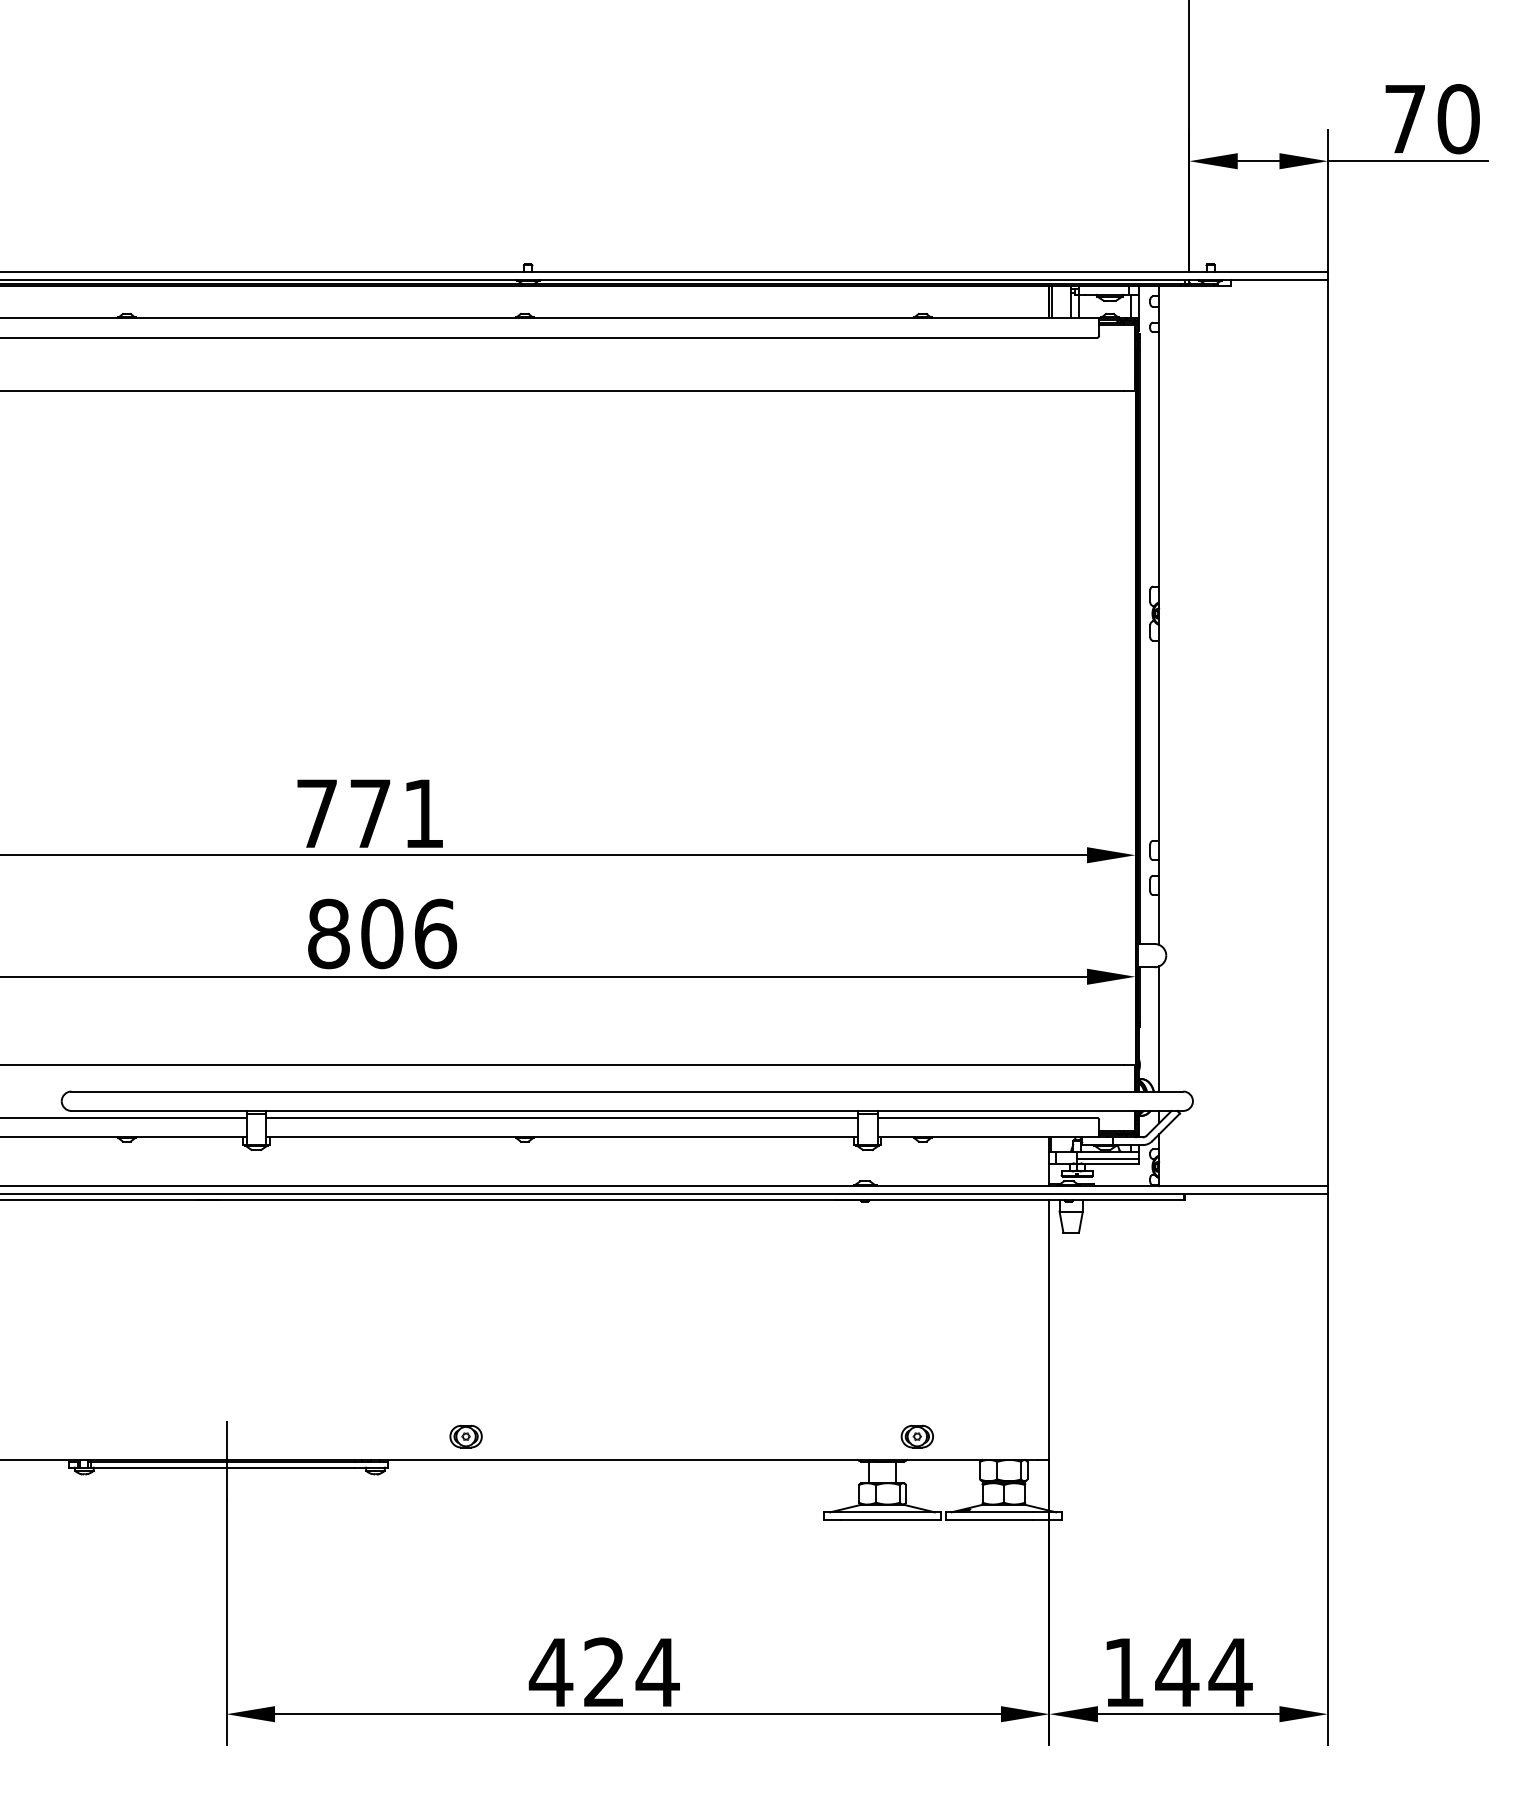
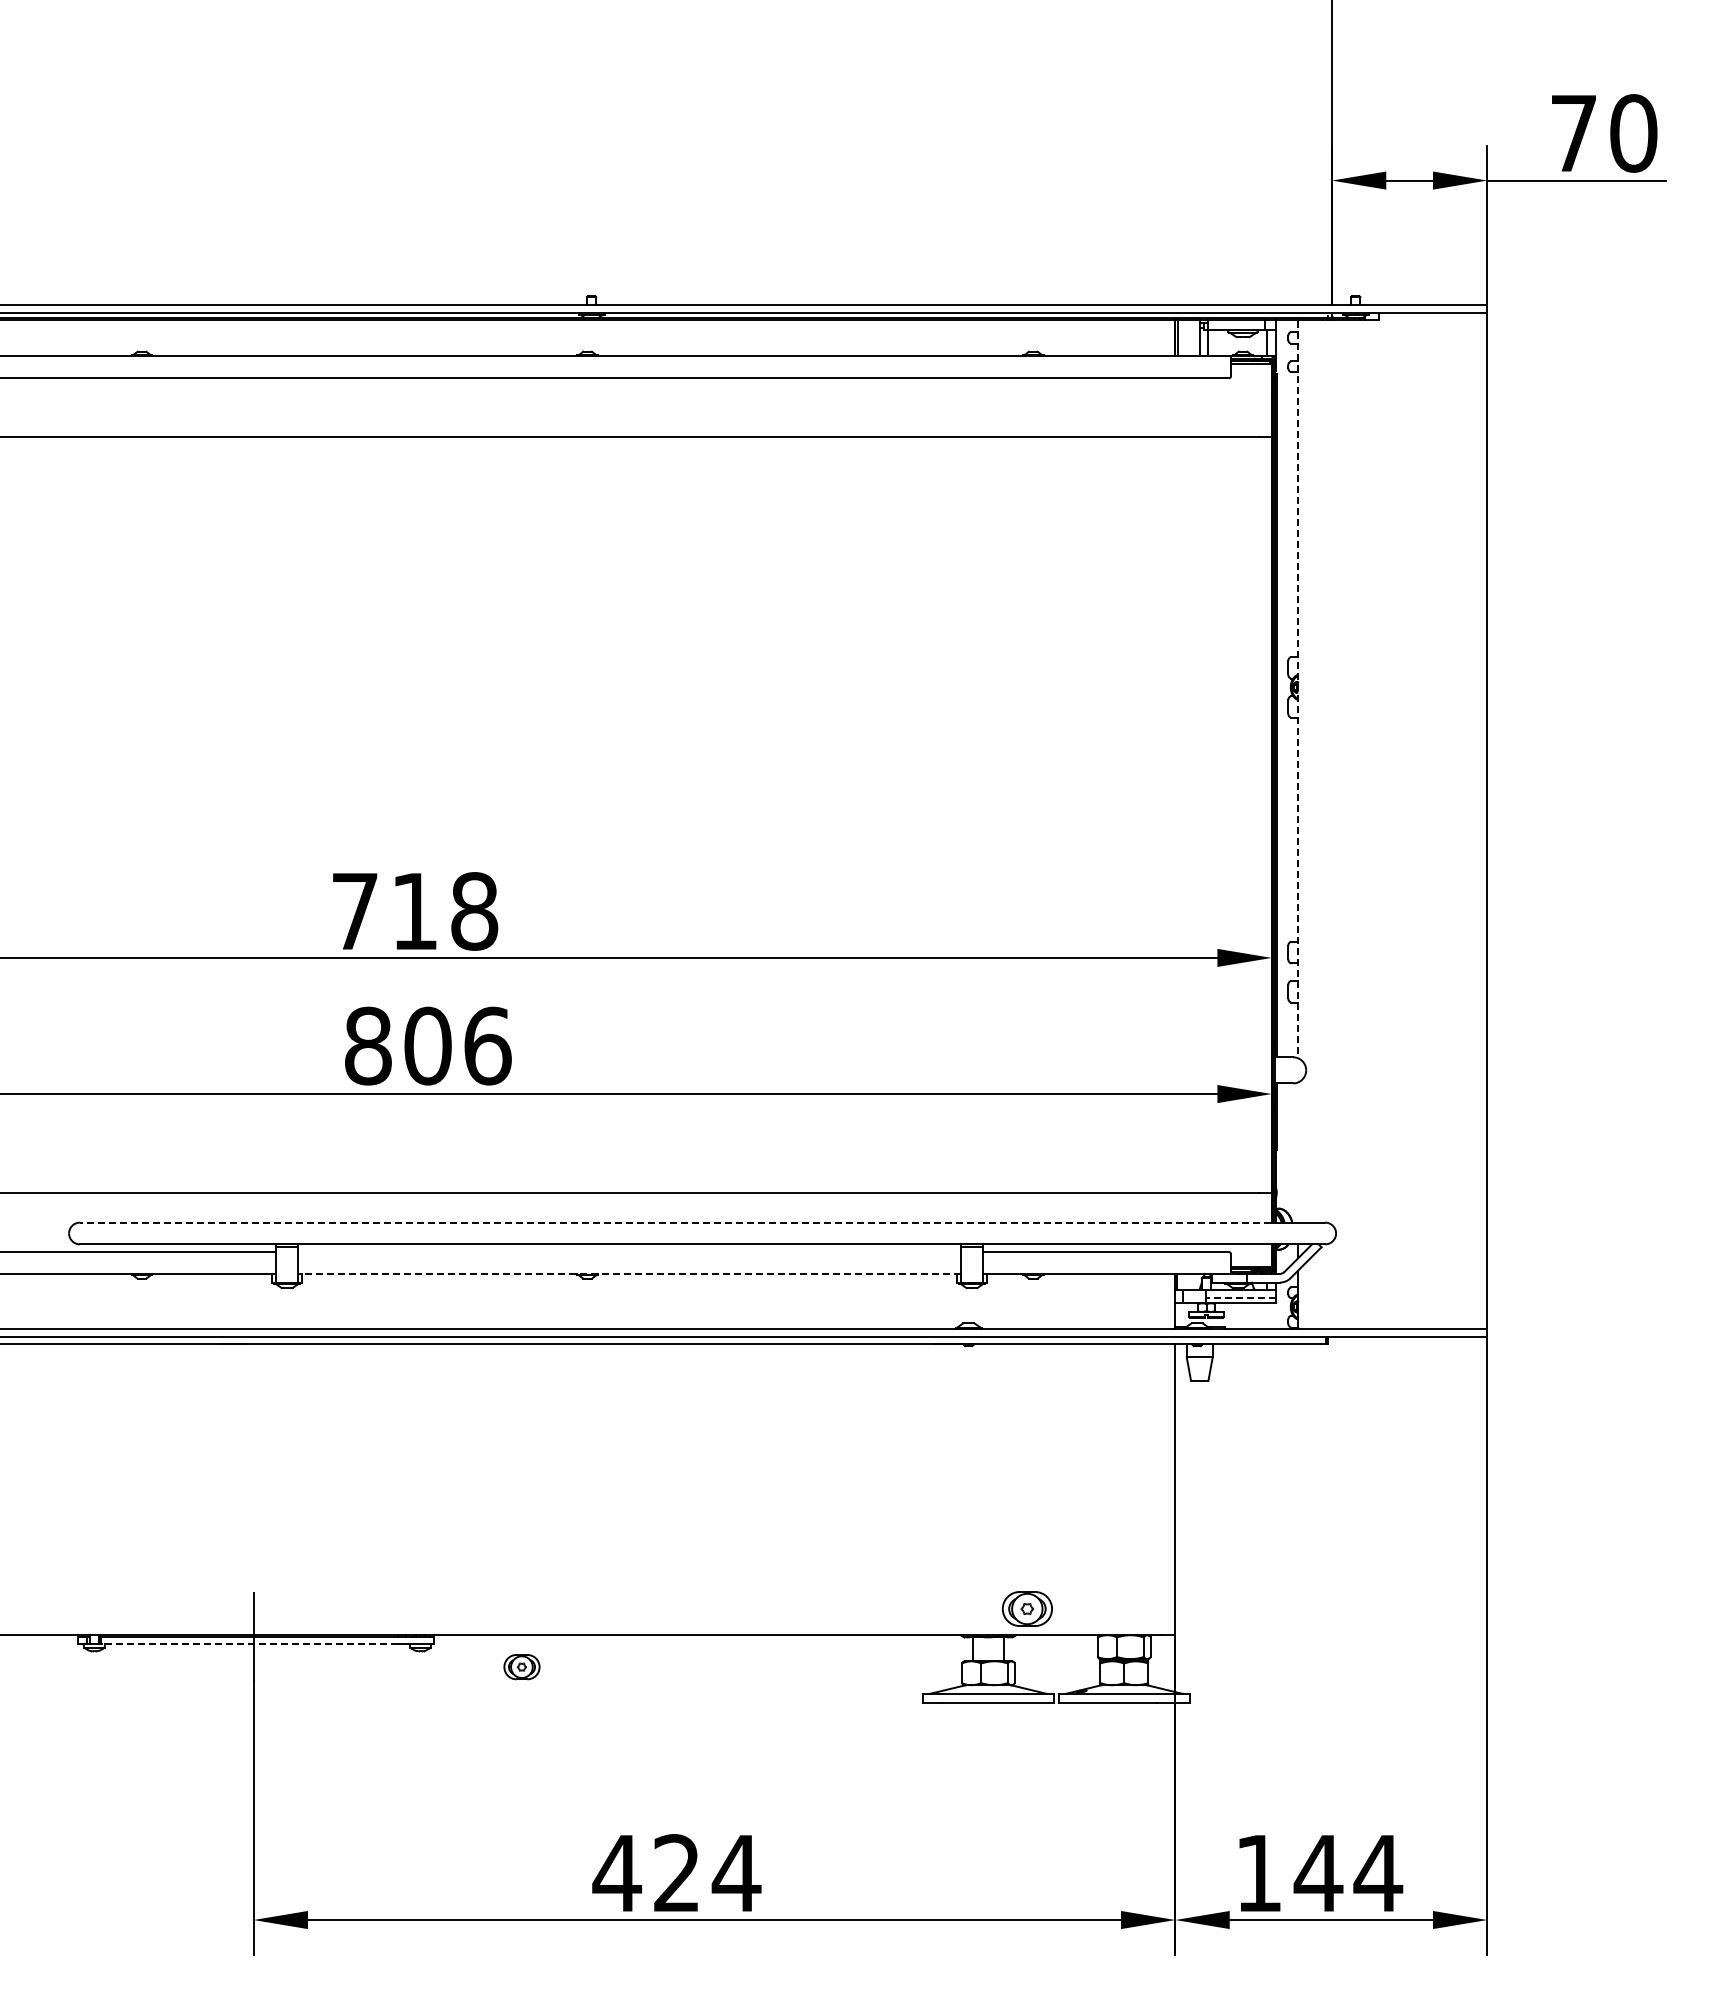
line: (1159, 615) -> (1298, 689), solid -> dashed
text: (397, 813) -> (445, 911), 771 -> 718
line: (1159, 1028) -> (1298, 1152), removed
line: (602, 1091) -> (674, 1222), solid -> dashed
line: (562, 1118) -> (629, 1252), removed
line: (562, 1136) -> (629, 1273), solid -> dashed
line: (1107, 1159) -> (1240, 1298), solid -> dashed
part: (465, 1436) -> (521, 1667), moved
part: (917, 1436) -> (1027, 1609), size x1.4
line: (222, 1467) -> (249, 1643), solid -> dashed

